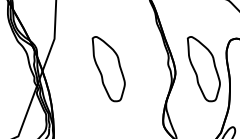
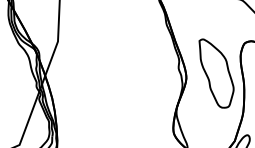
part: (108, 69) -> (115, 73), removed

